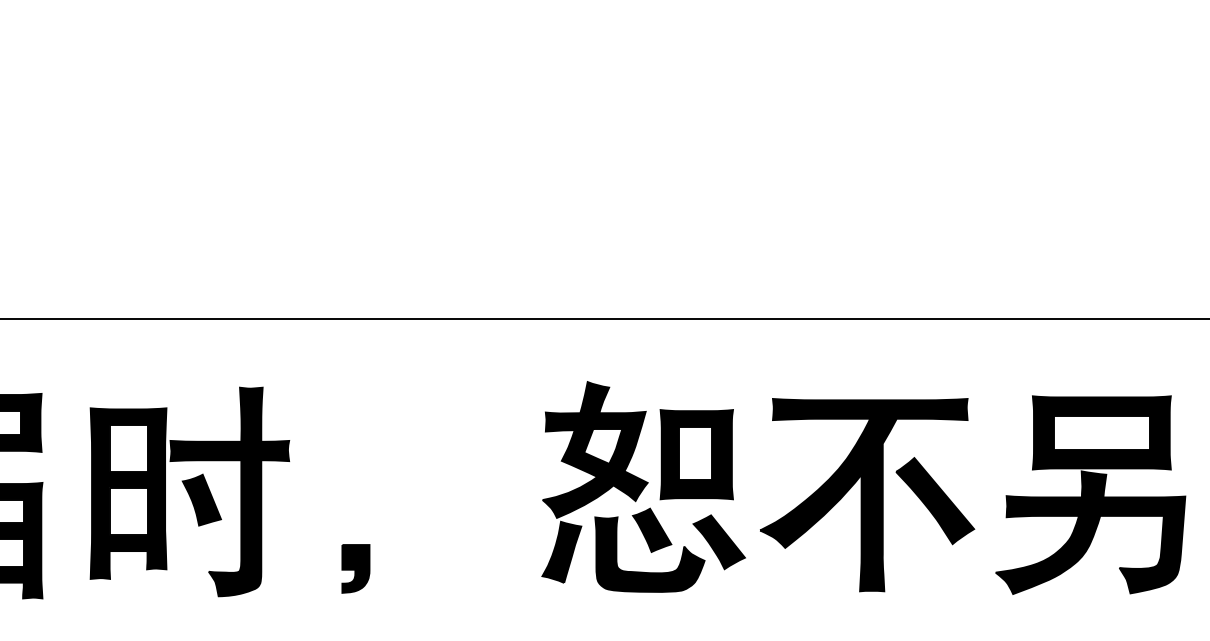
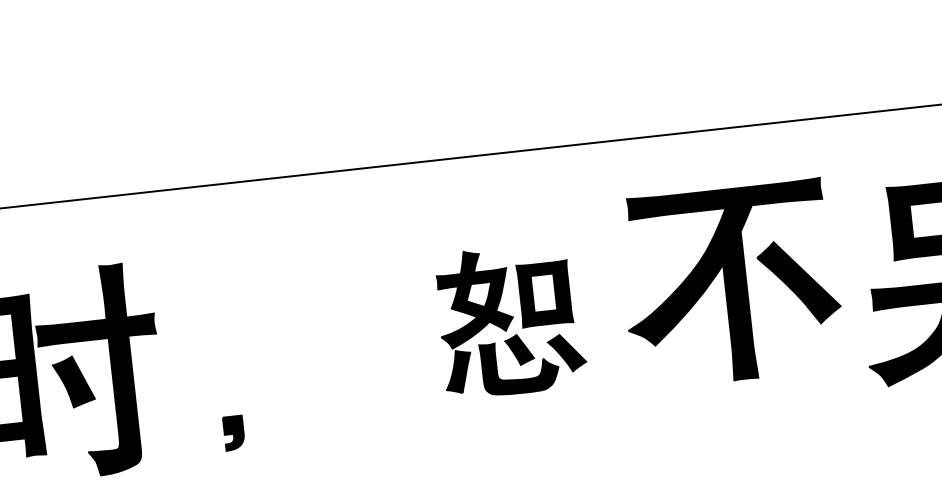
part: (643, 486) -> (510, 319), size x0.7
part: (867, 495) -> (731, 284), moved
part: (355, 568) -> (233, 432), size x0.7

